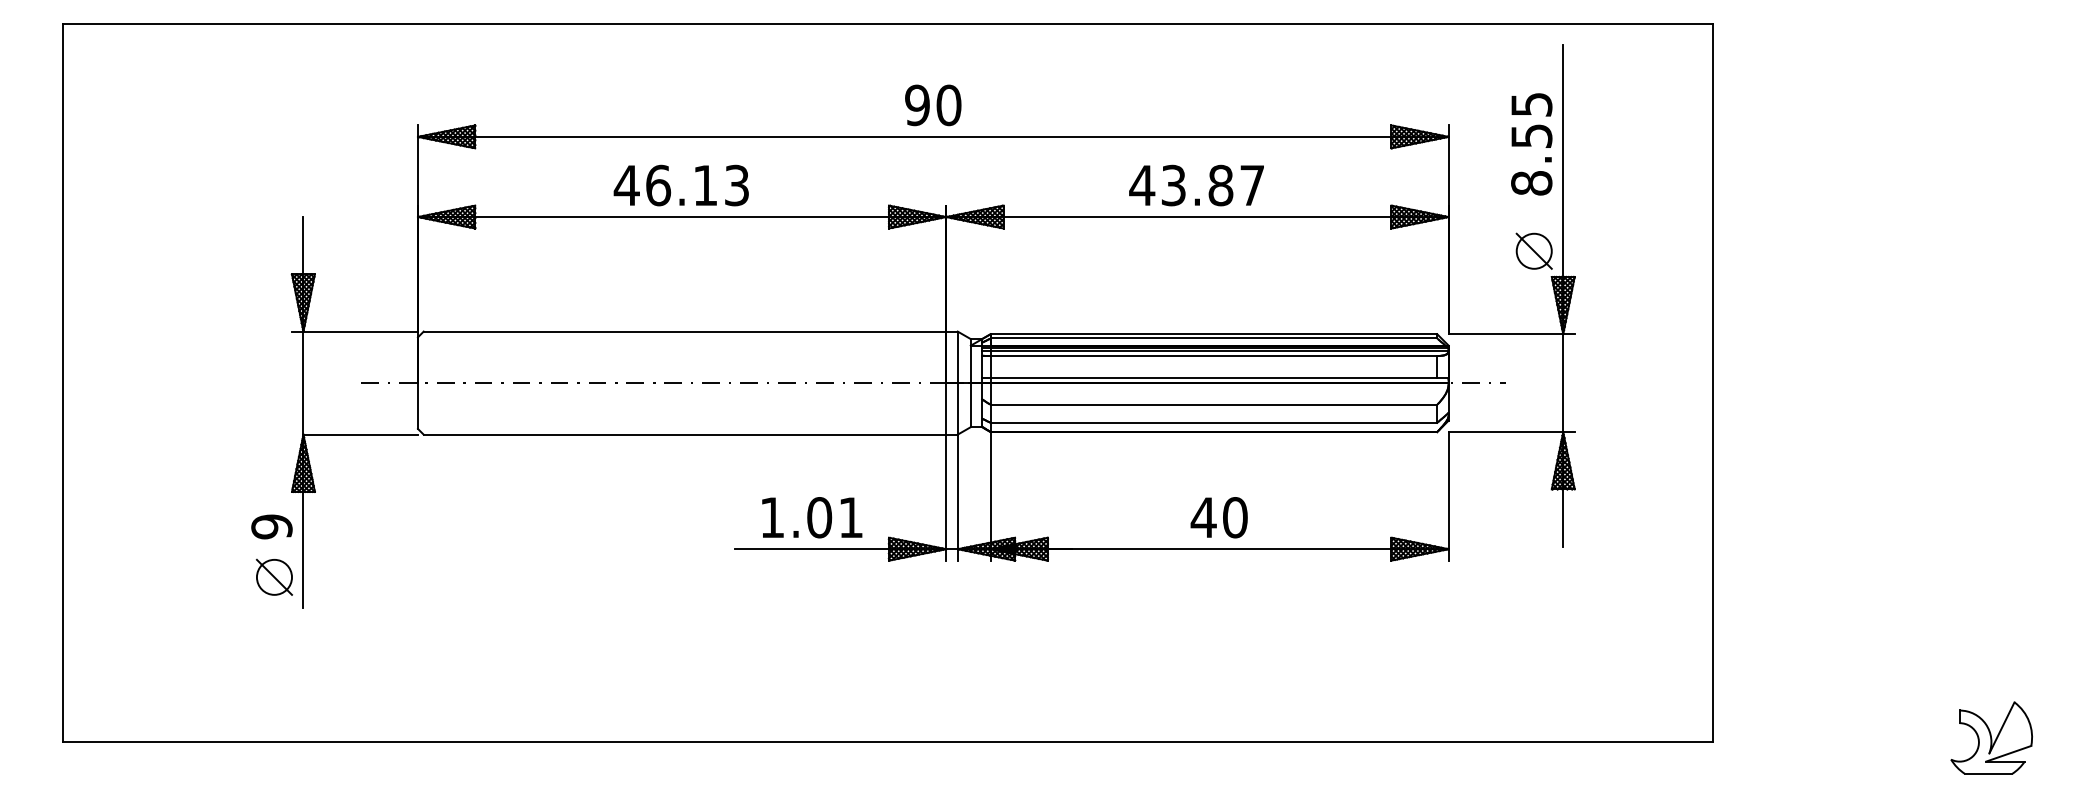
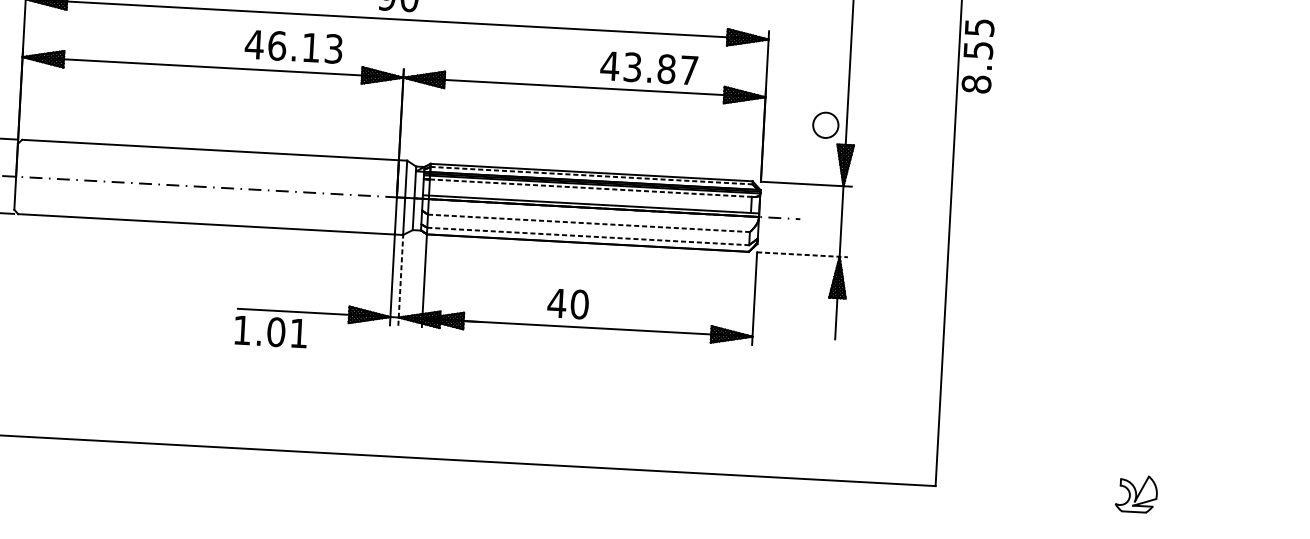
text: (1531, 144) -> (977, 56), moved
text: (680, 185) -> (293, 46), moved
text: (1196, 185) -> (649, 68), moved
line: (1533, 250) -> (825, 124), removed
line: (1214, 338) -> (591, 175), solid -> dashed
line: (1214, 355) -> (591, 187), solid -> dashed
line: (1214, 404) -> (589, 223), solid -> dashed
line: (1214, 422) -> (588, 236), solid -> dashed
line: (1511, 432) -> (802, 255), solid -> dashed
line: (957, 497) -> (400, 280), solid -> dashed
text: (812, 517) -> (271, 331), moved
text: (1218, 517) -> (567, 303), moved
part: (1991, 737) -> (1136, 493), size x0.7

